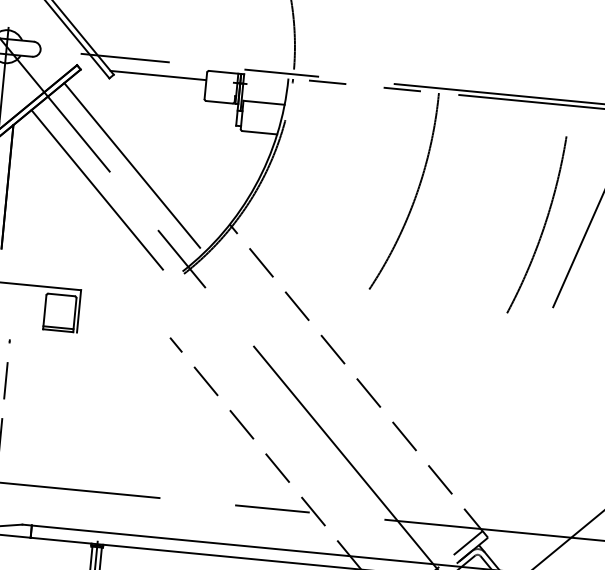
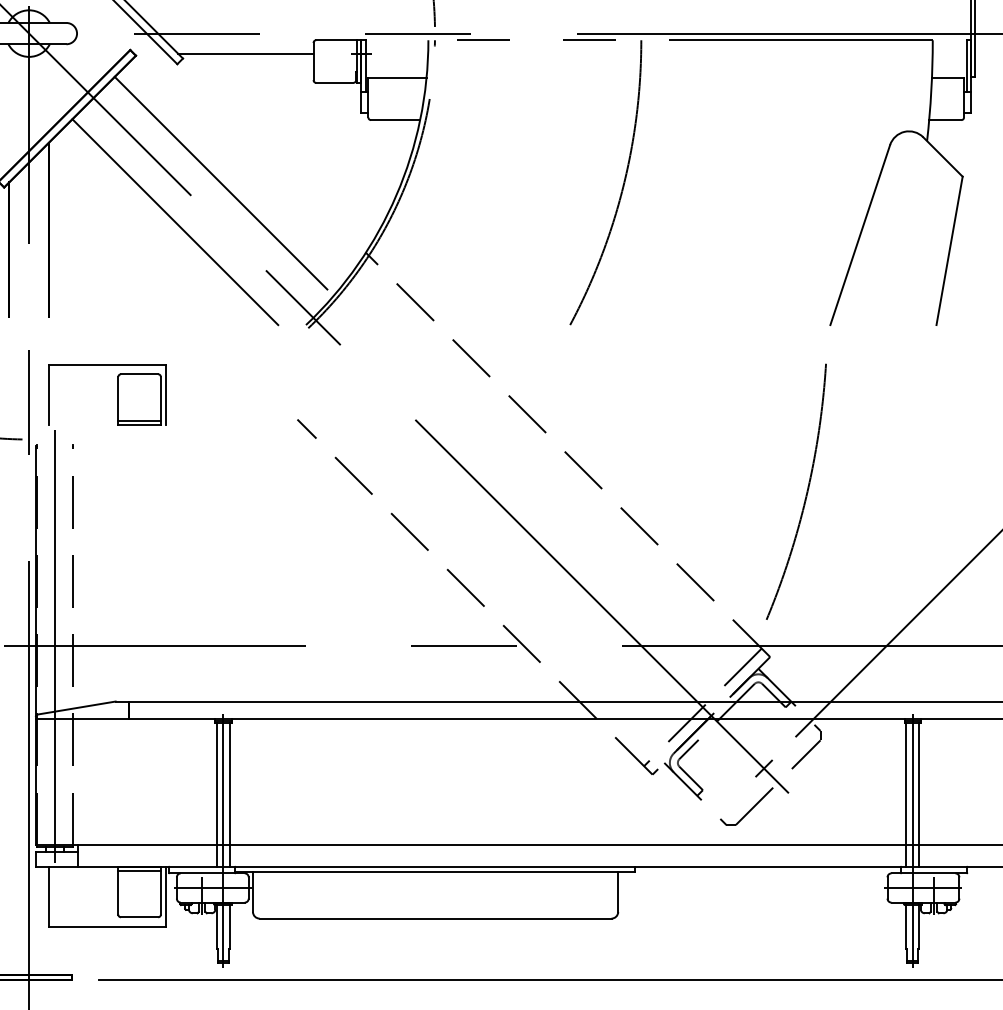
part: (543, 228) -> (805, 495), moved

